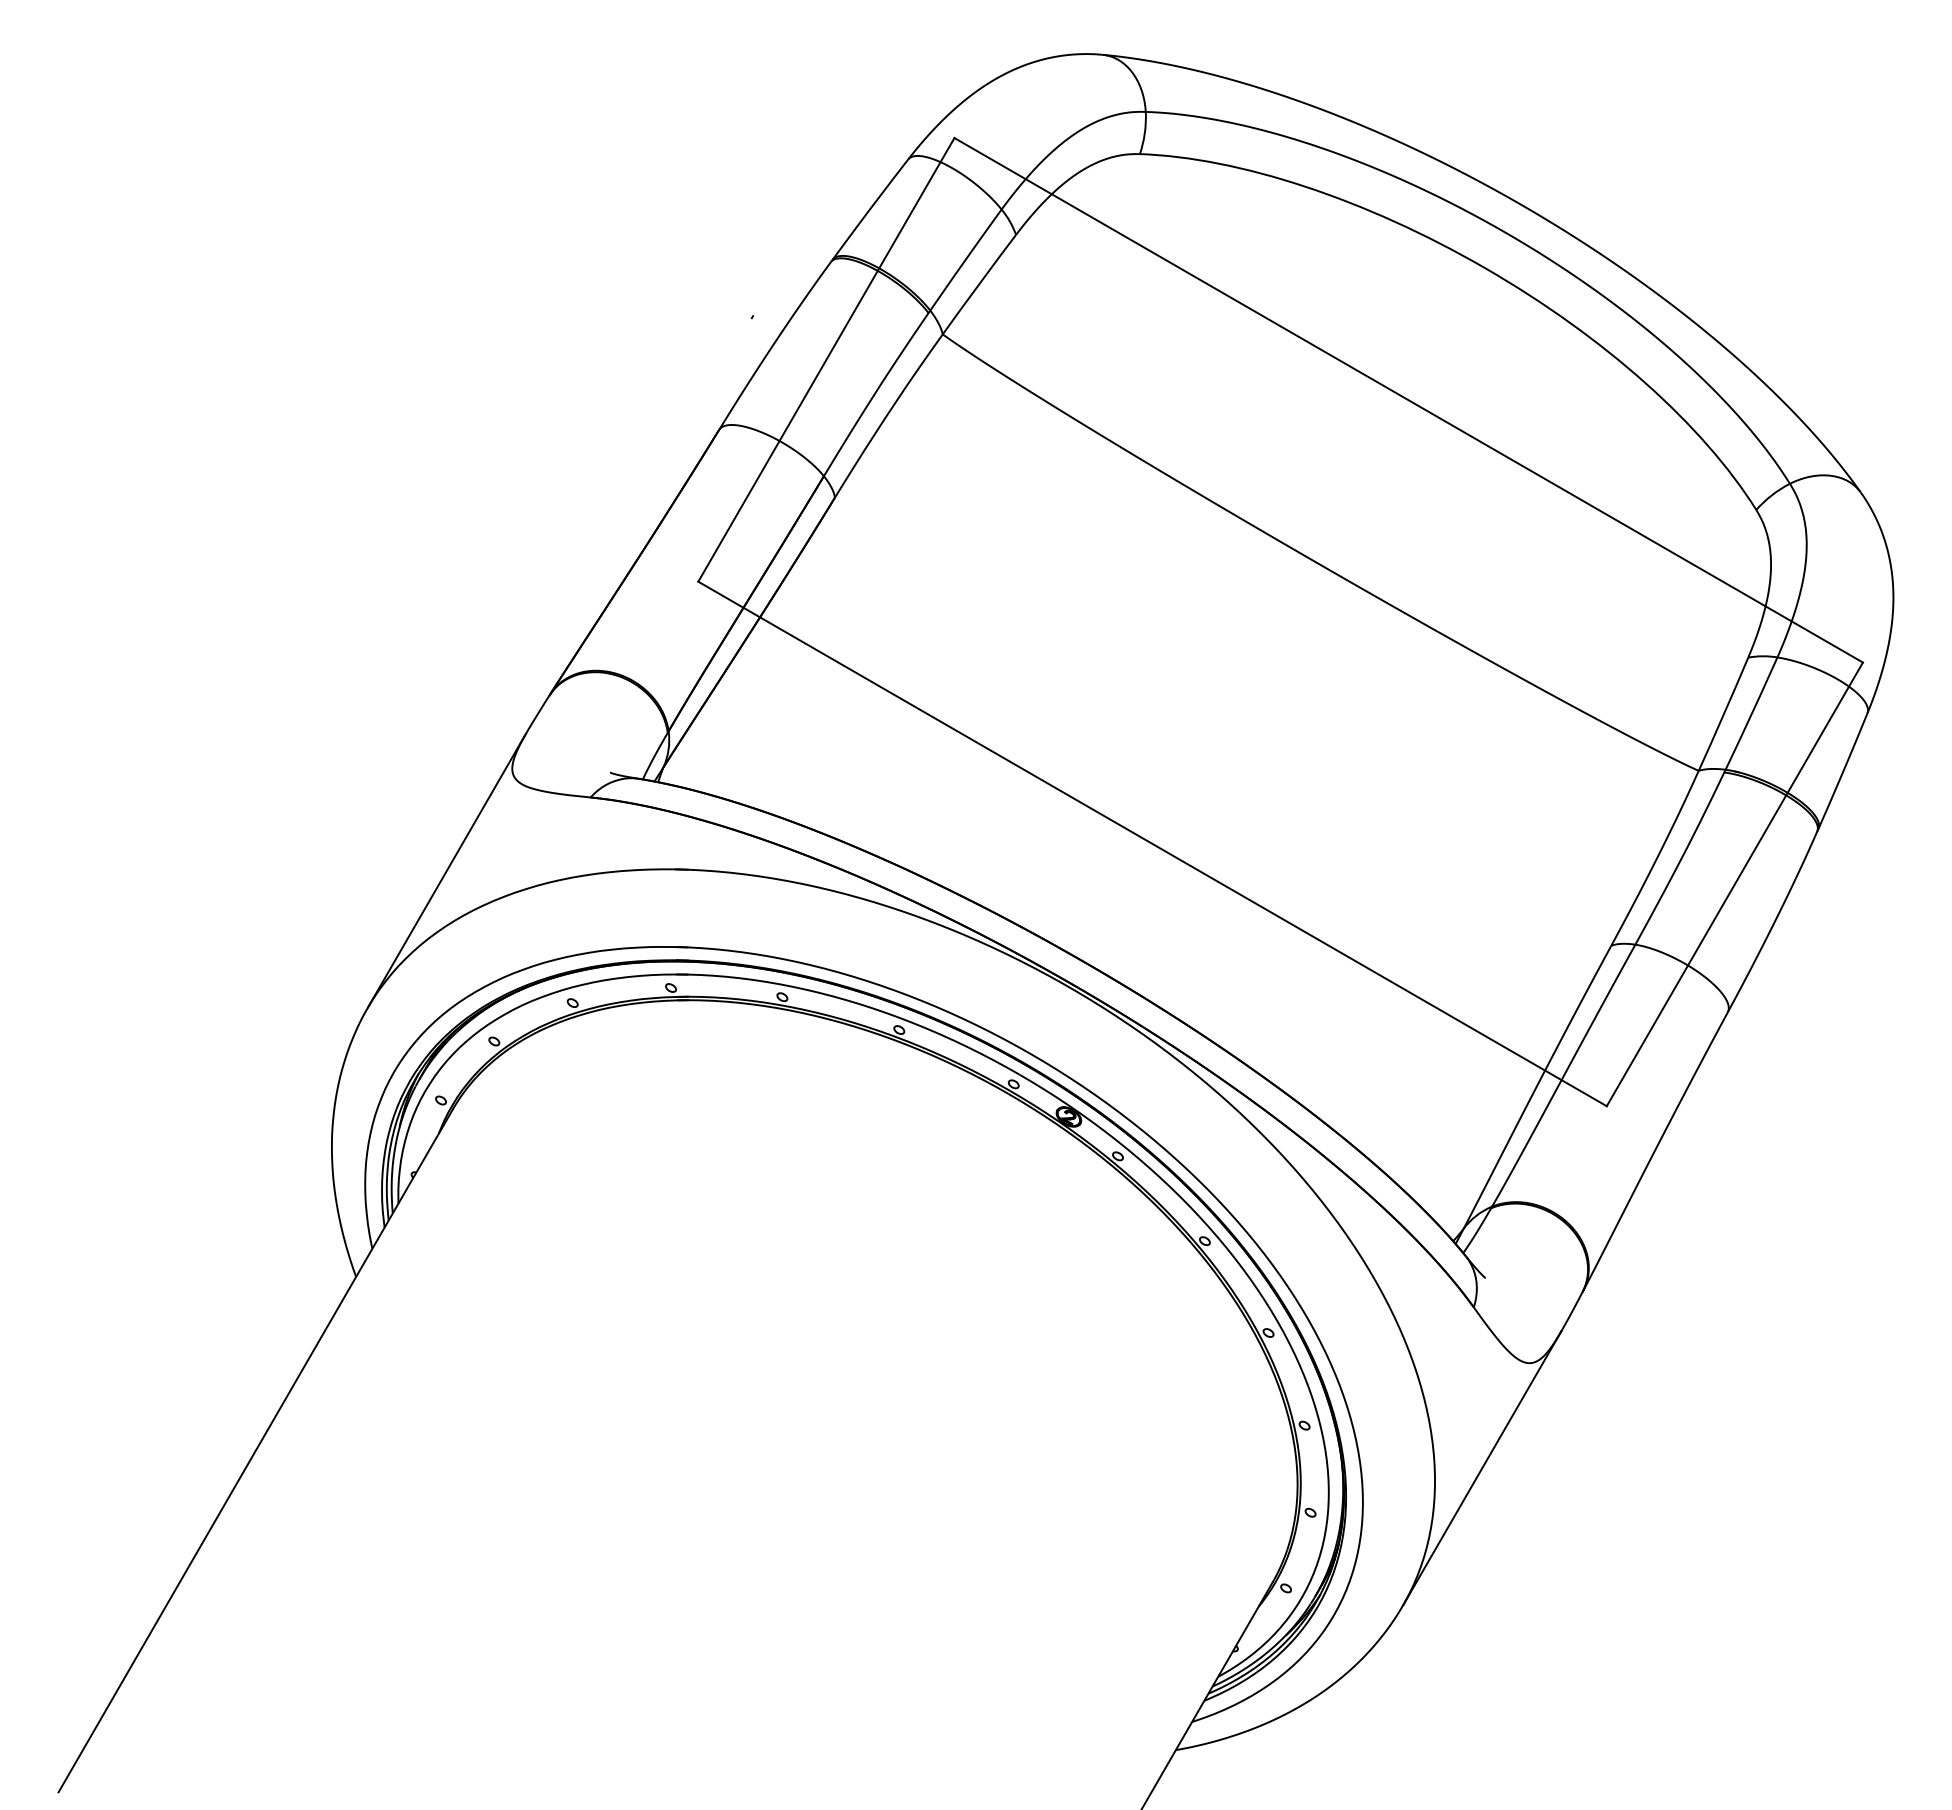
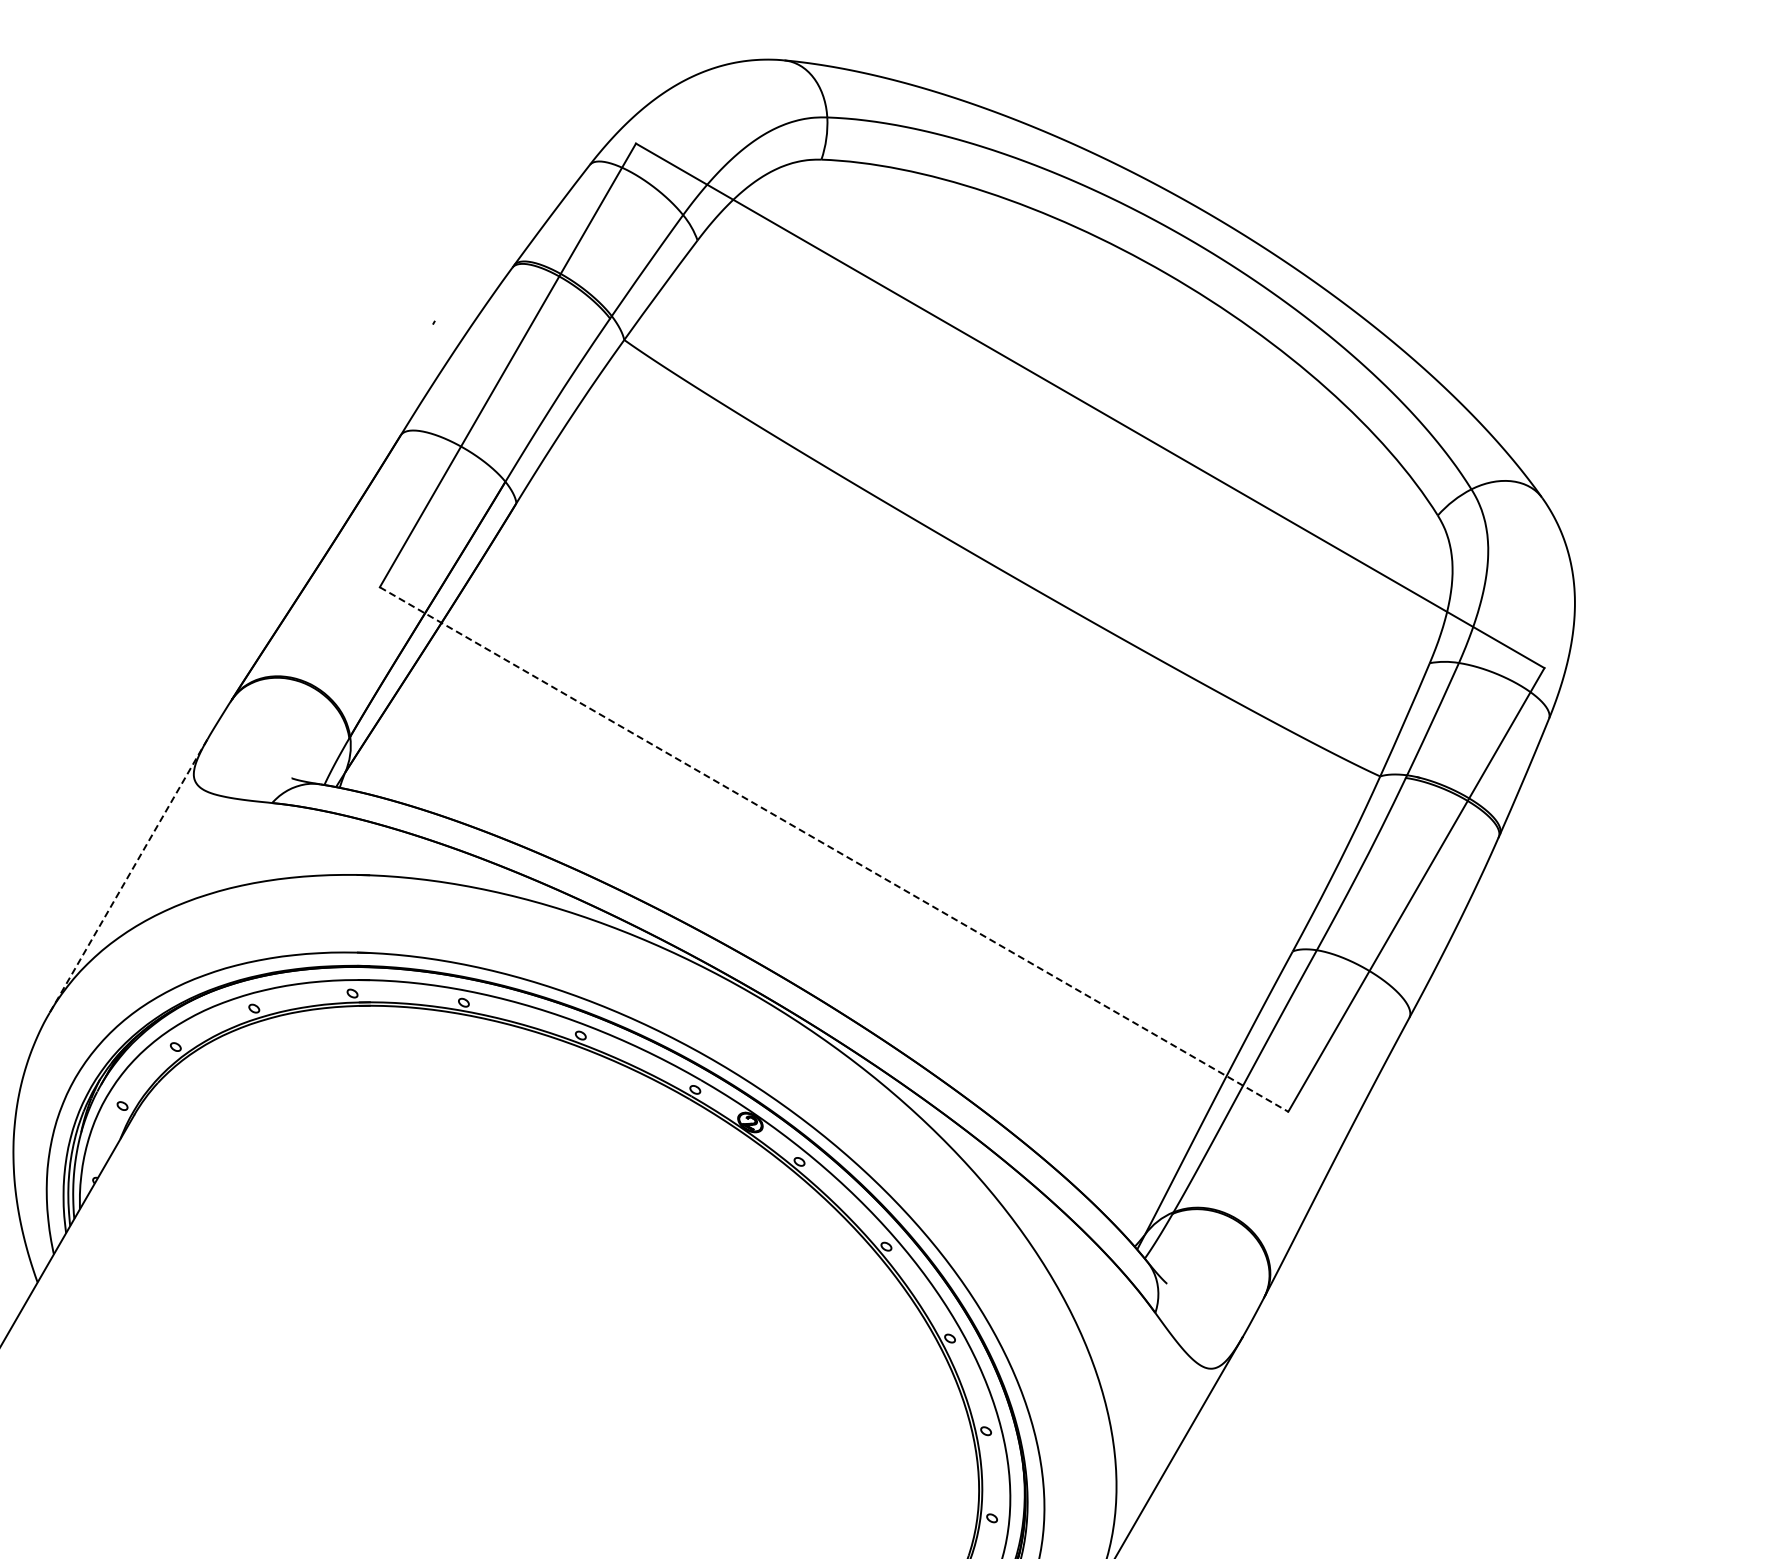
line: (1152, 844) -> (834, 850), solid -> dashed
line: (446, 870) -> (128, 876), solid -> dashed

